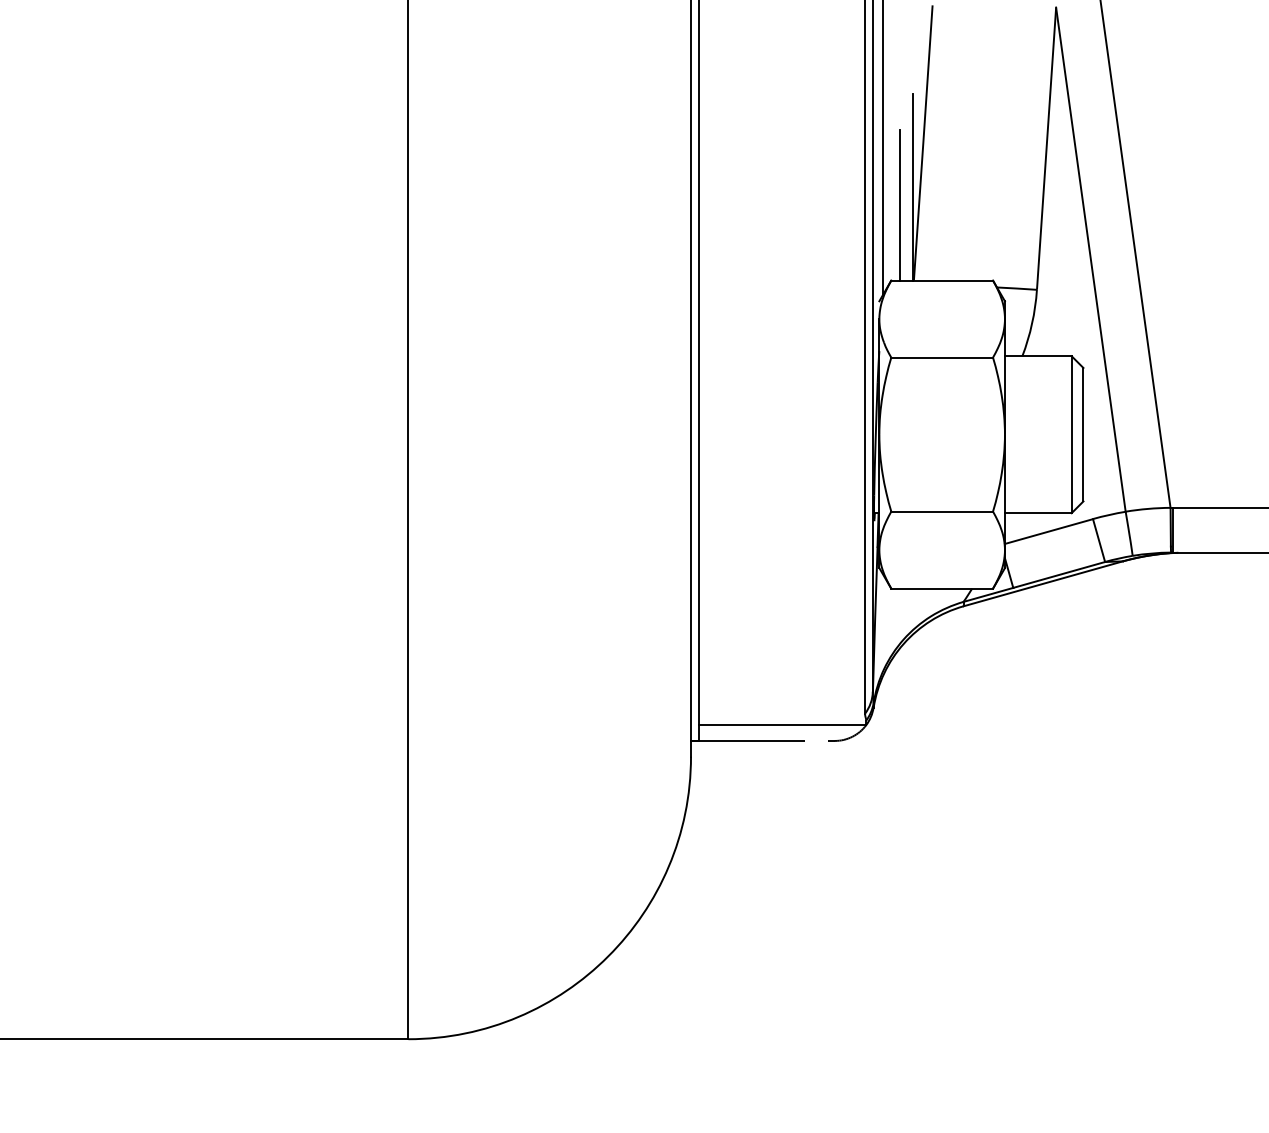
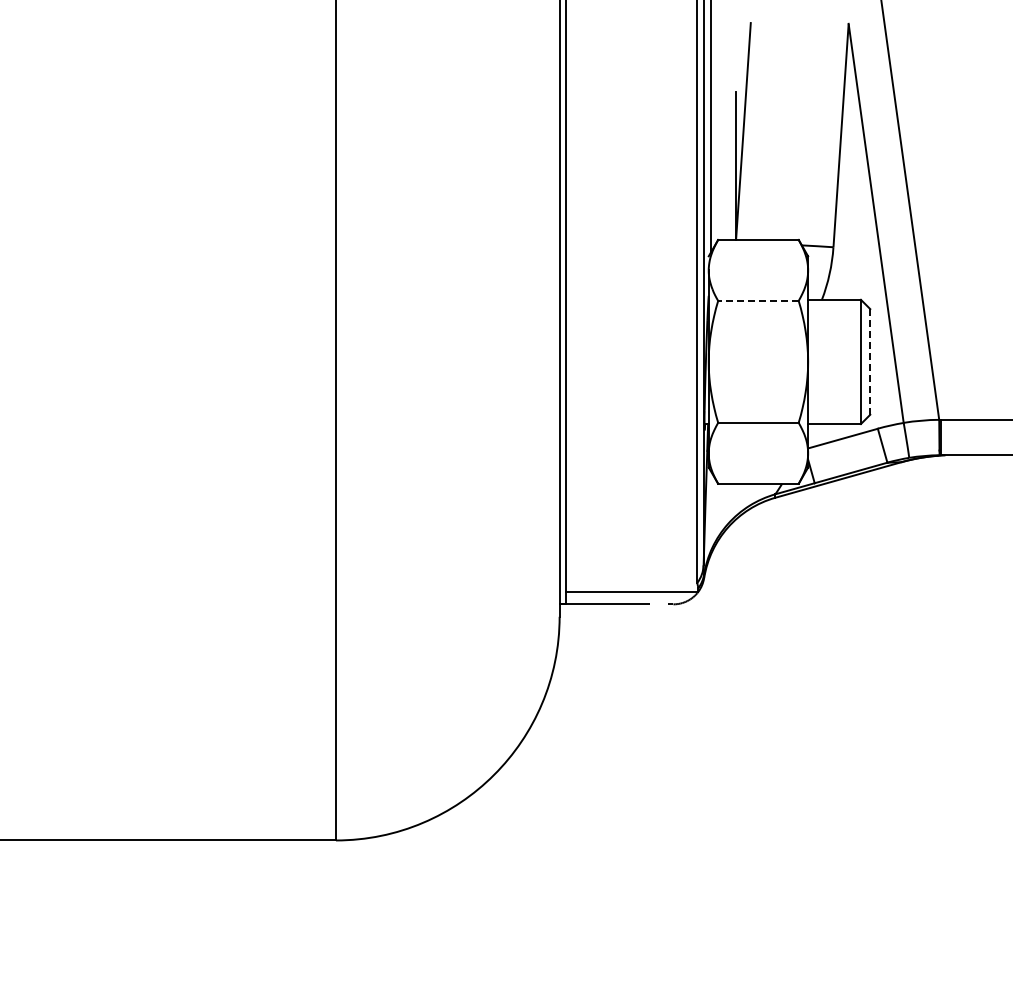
line: (900, 204) -> (725, 179), removed
line: (940, 357) -> (757, 300), solid -> dashed
line: (1083, 434) -> (870, 361), solid -> dashed

